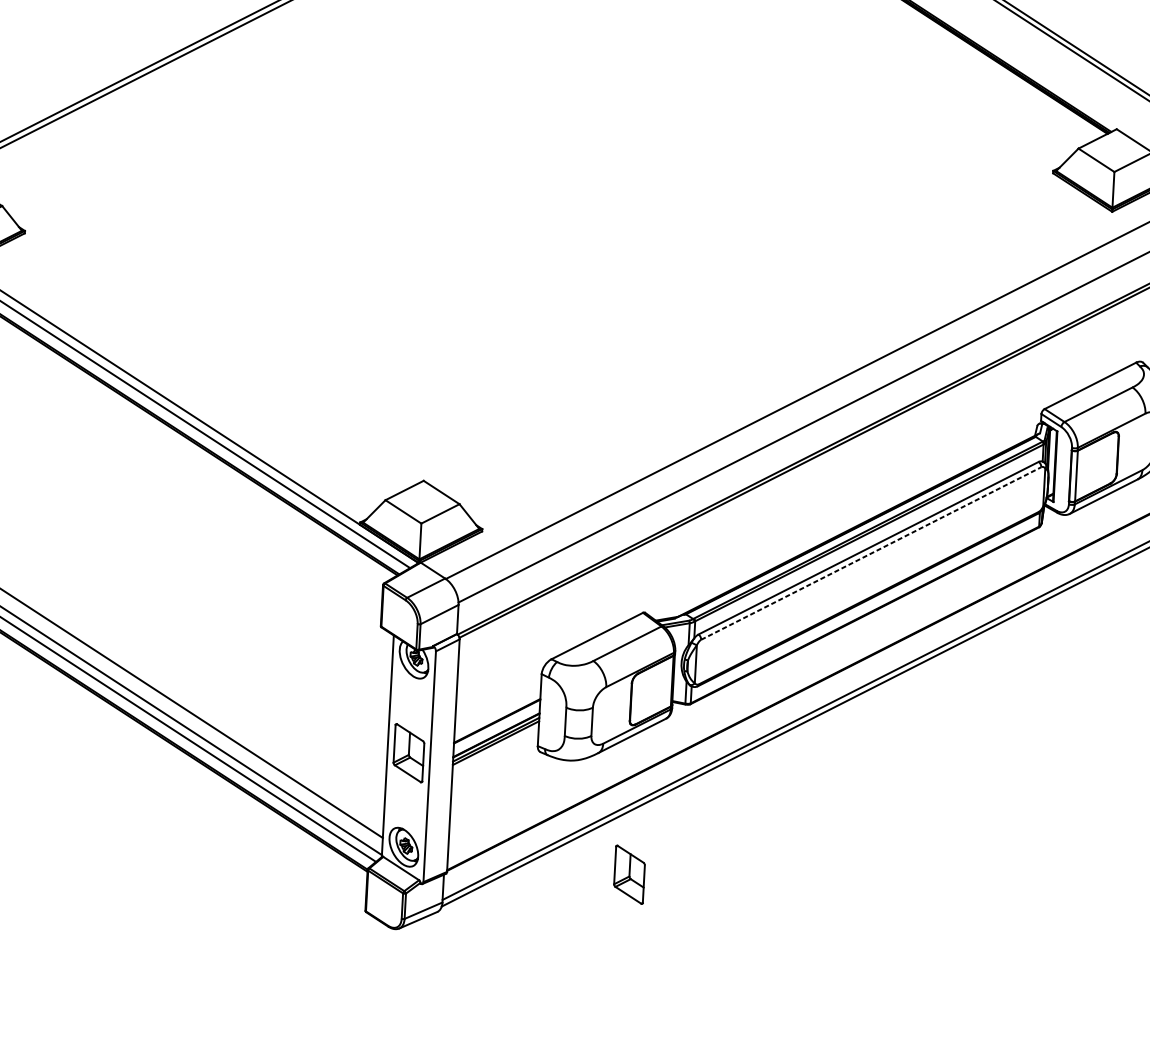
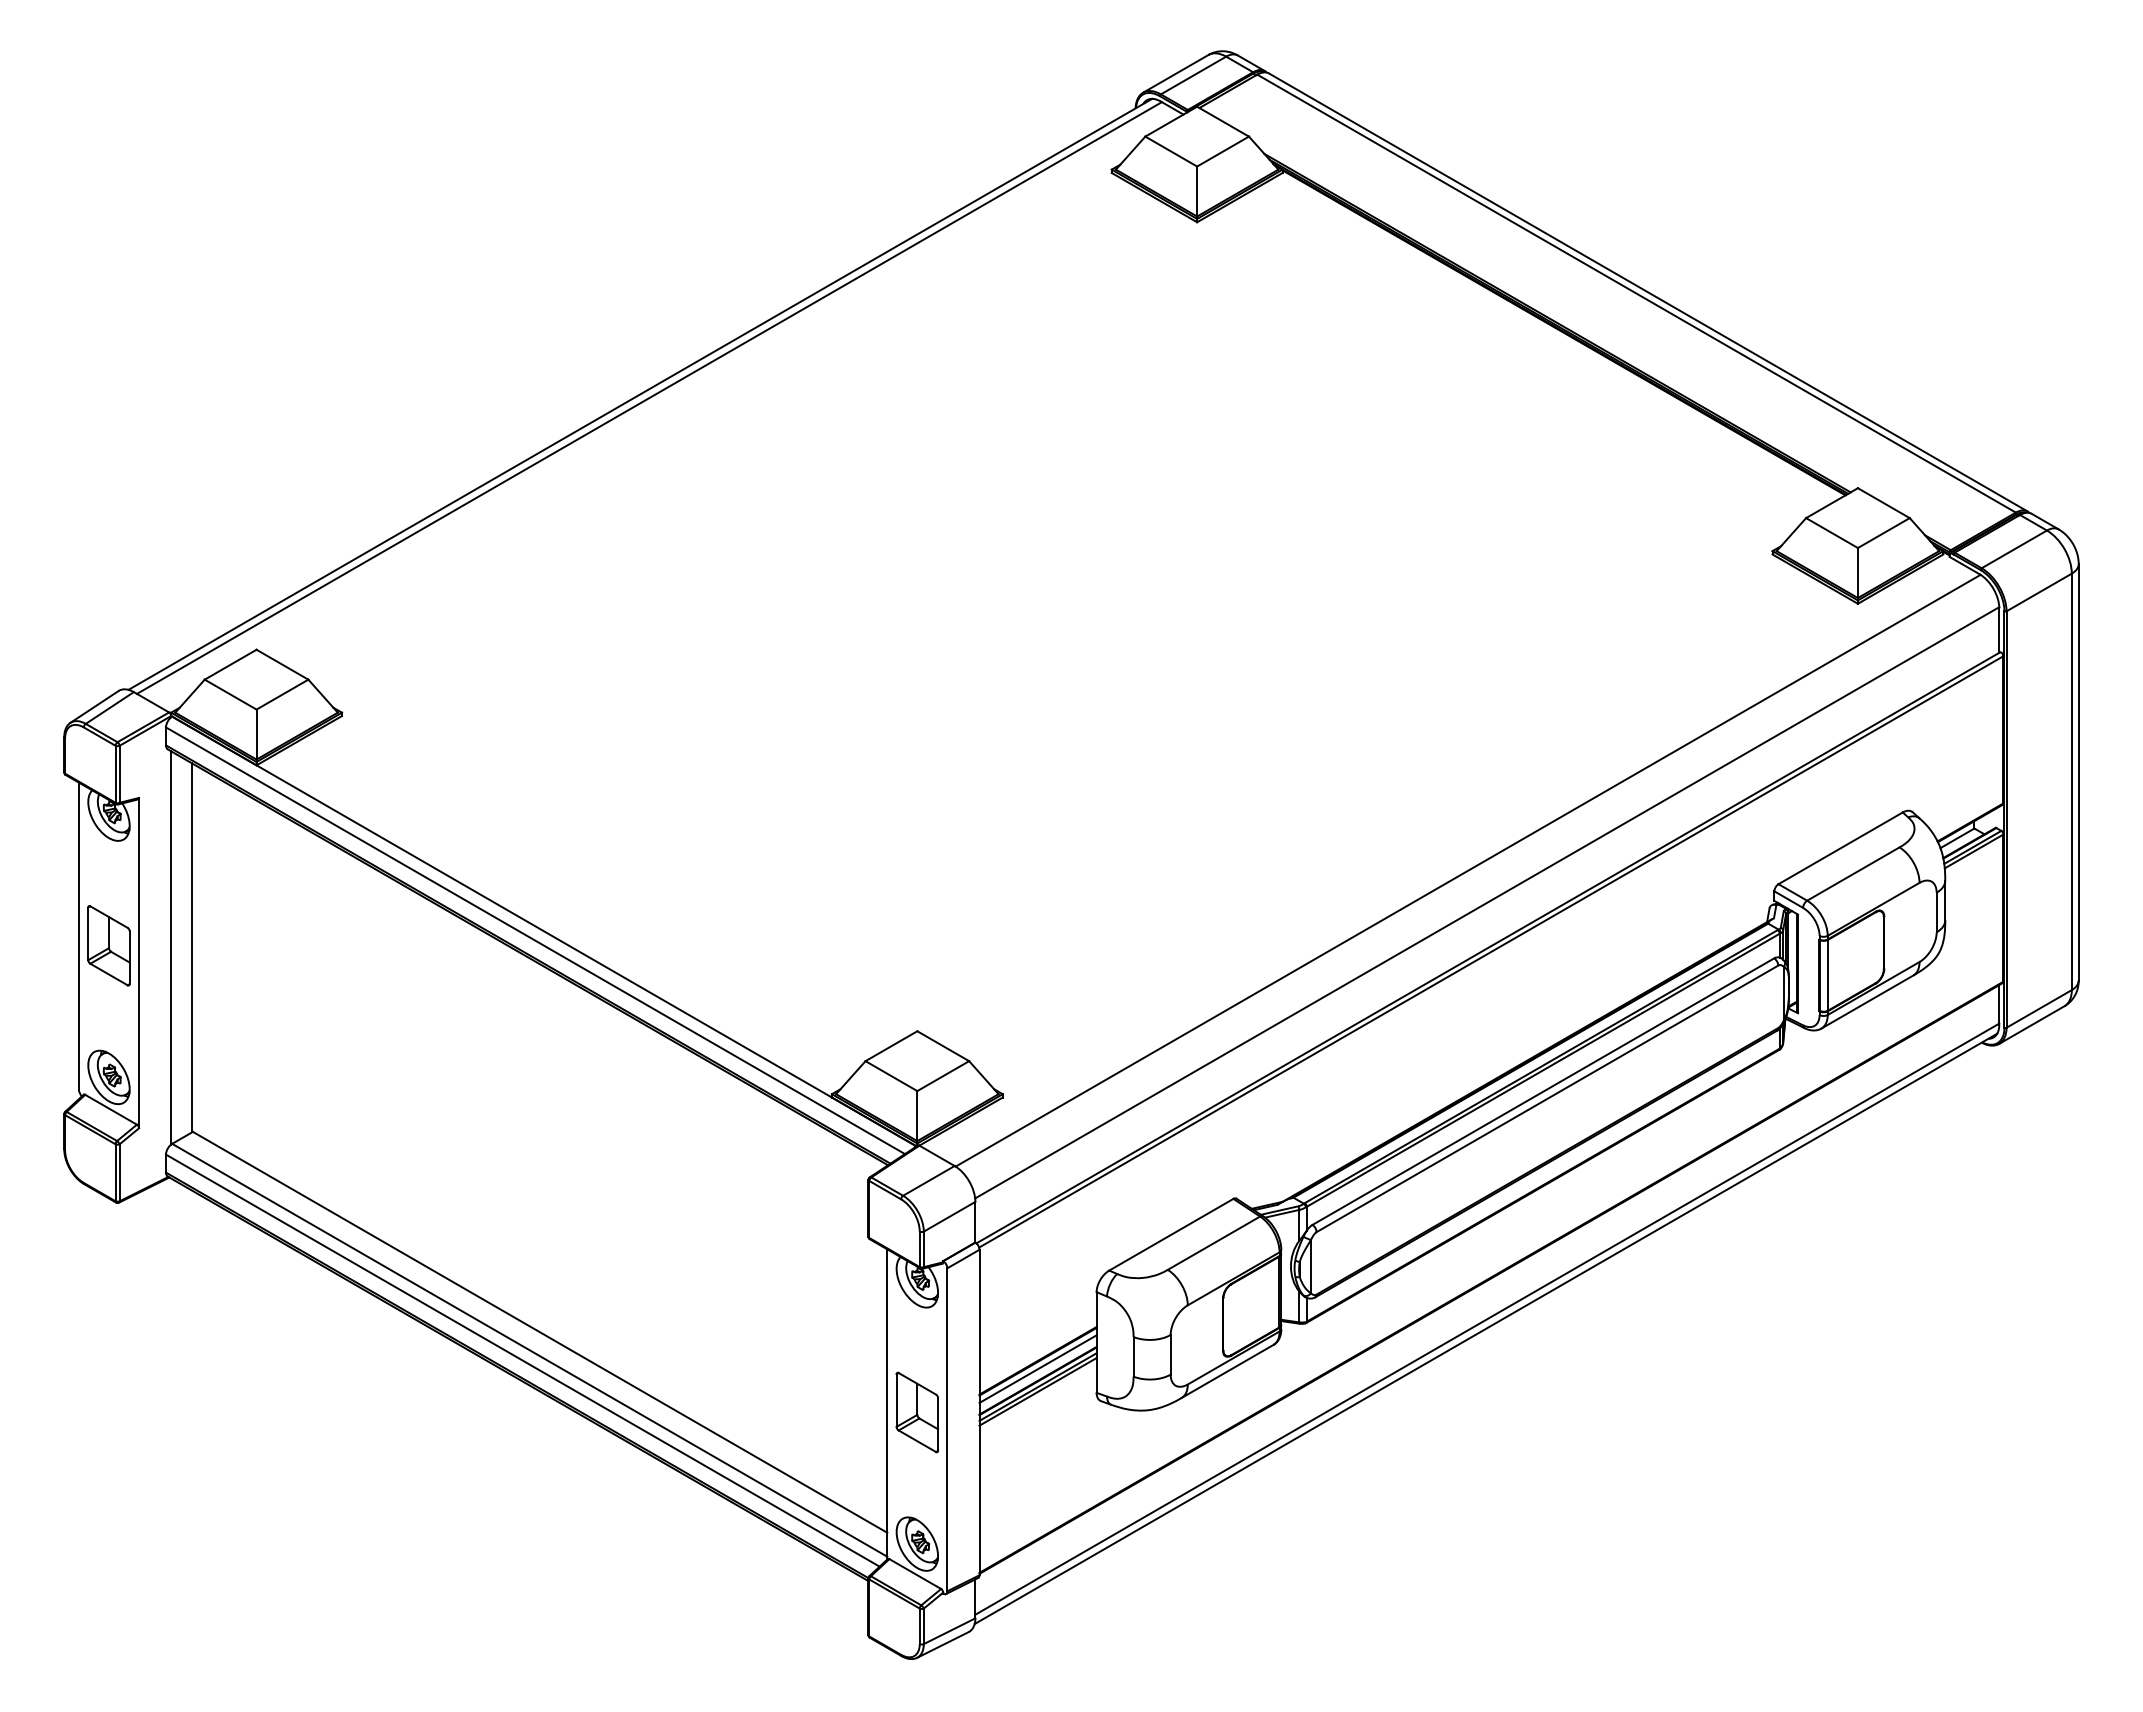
line: (871, 553) -> (1547, 1098), dashed -> solid
line: (496, 726) -> (1037, 1368), added
part: (628, 874) -> (1233, 1565), removed

